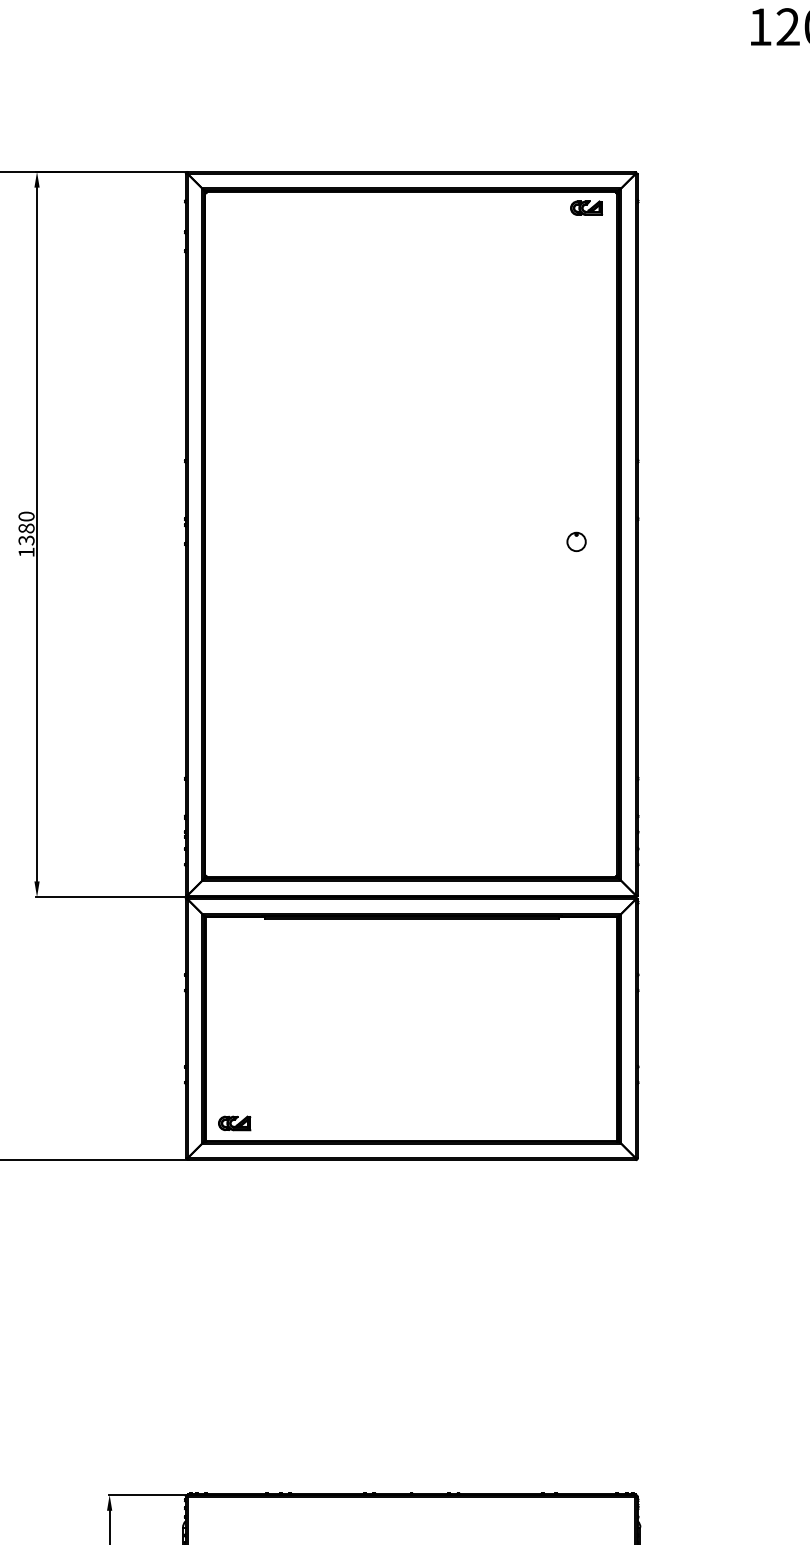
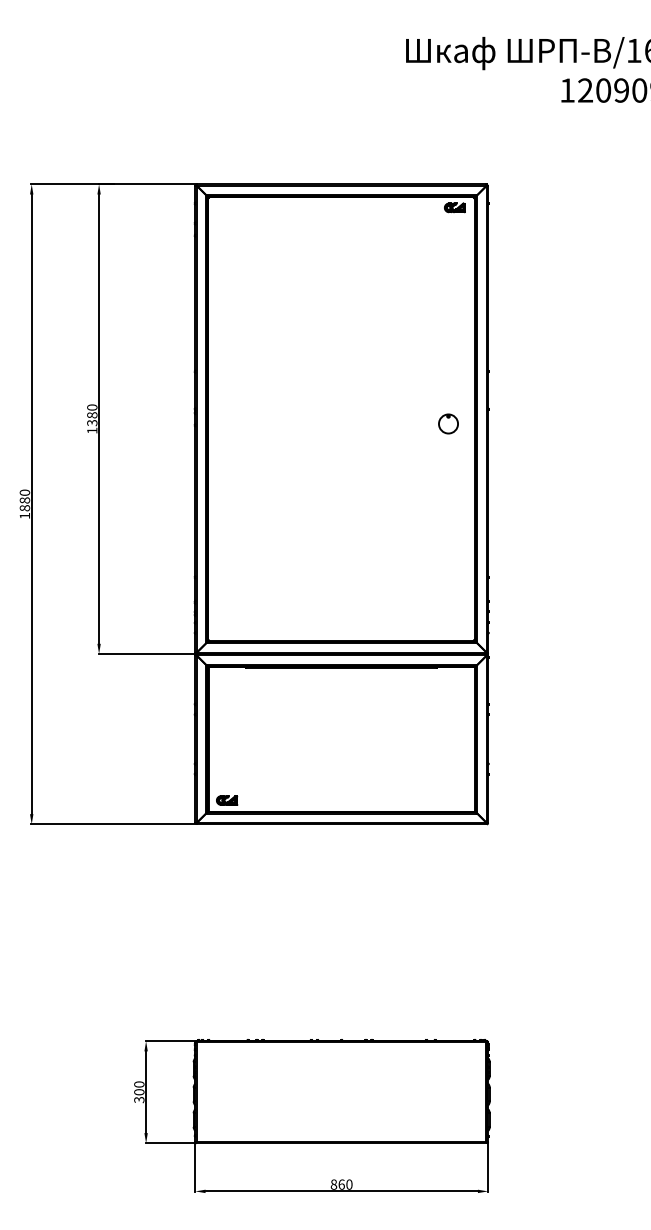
part: (576, 541) -> (448, 423), size x1.6

